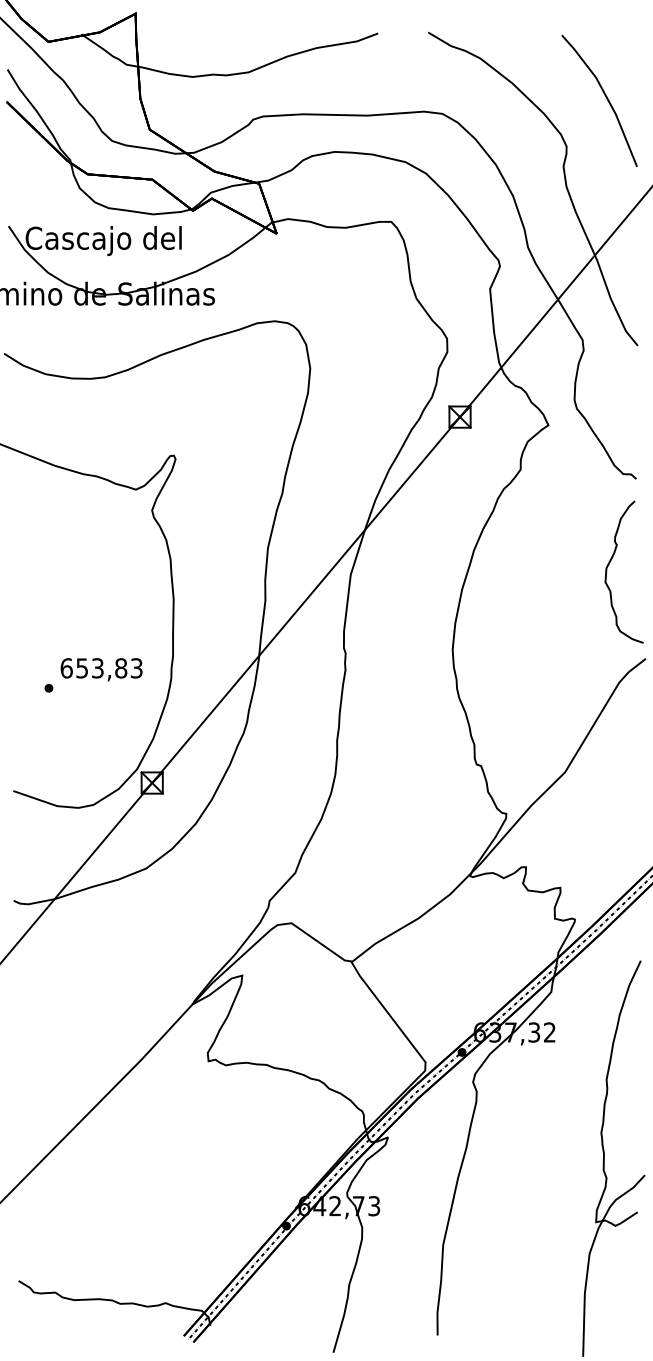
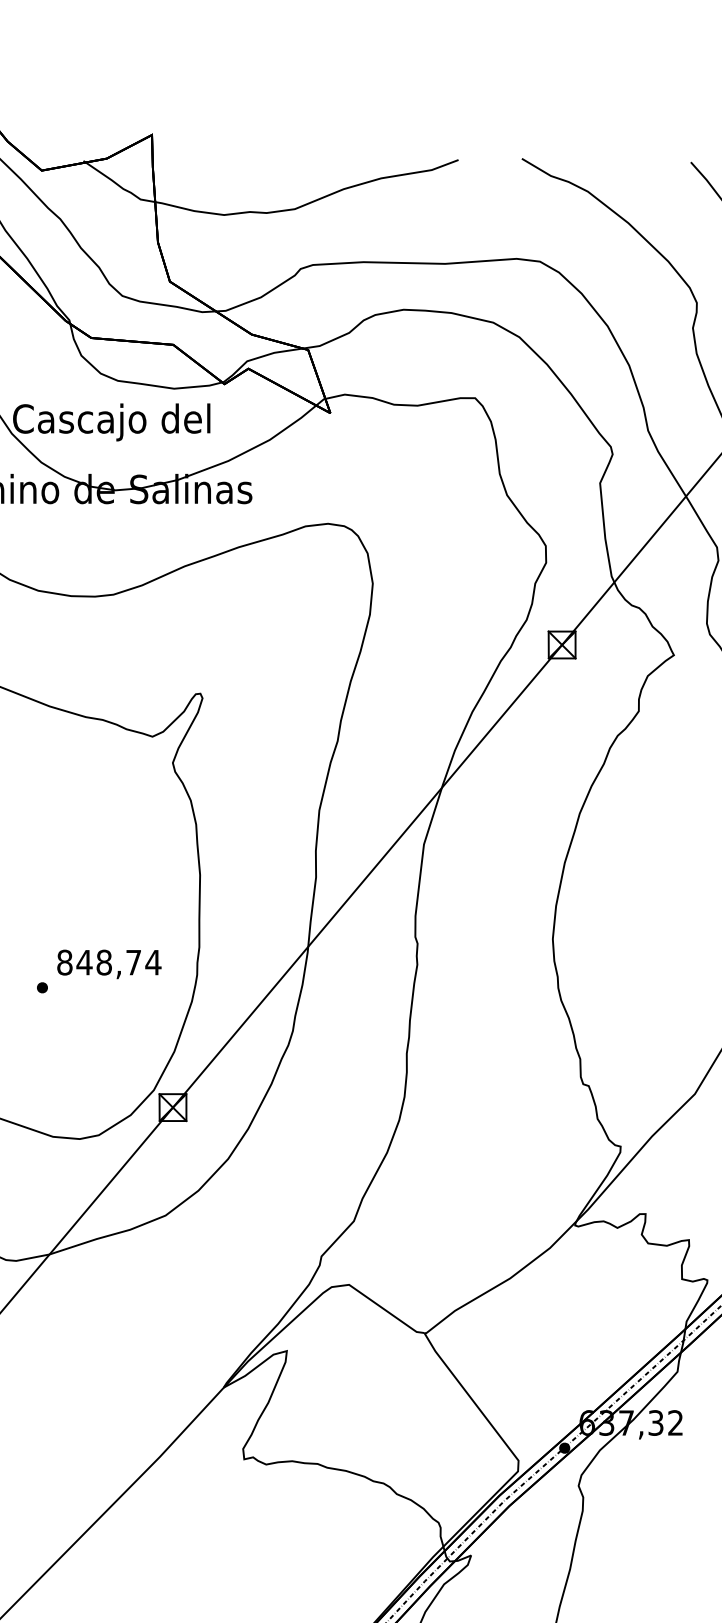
text: (101, 668) -> (108, 962), 653,83 -> 848,74

